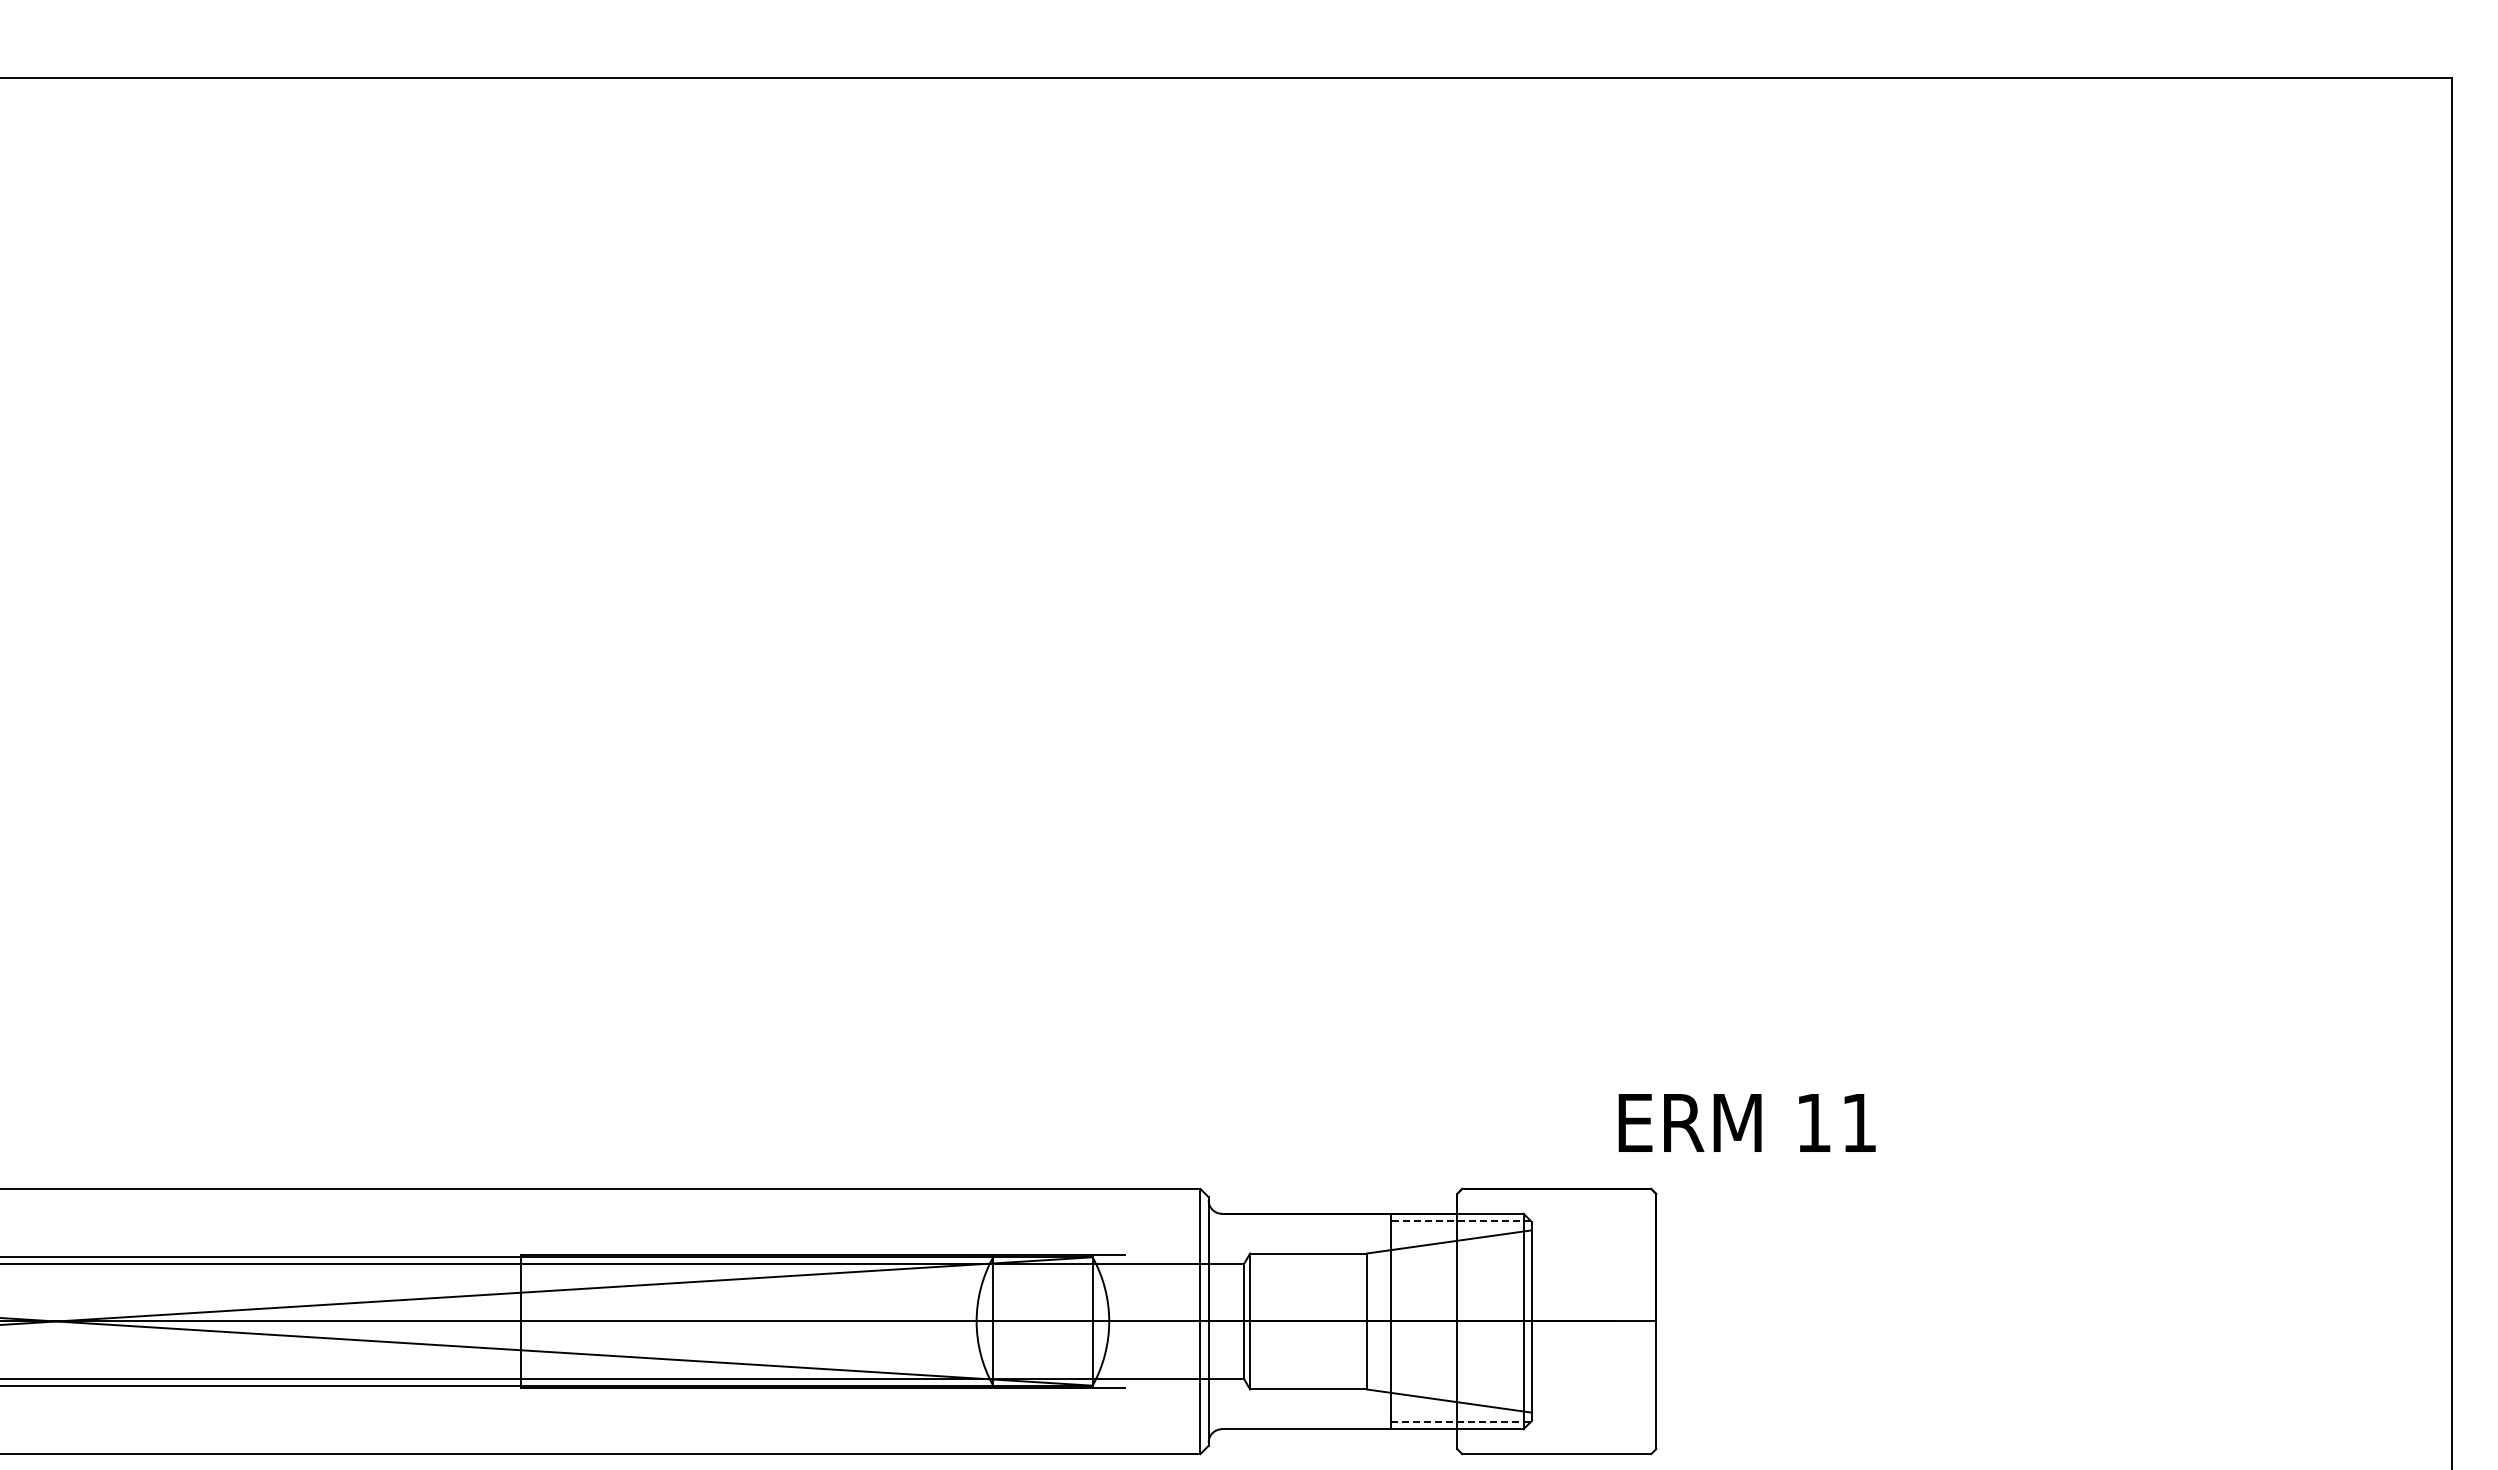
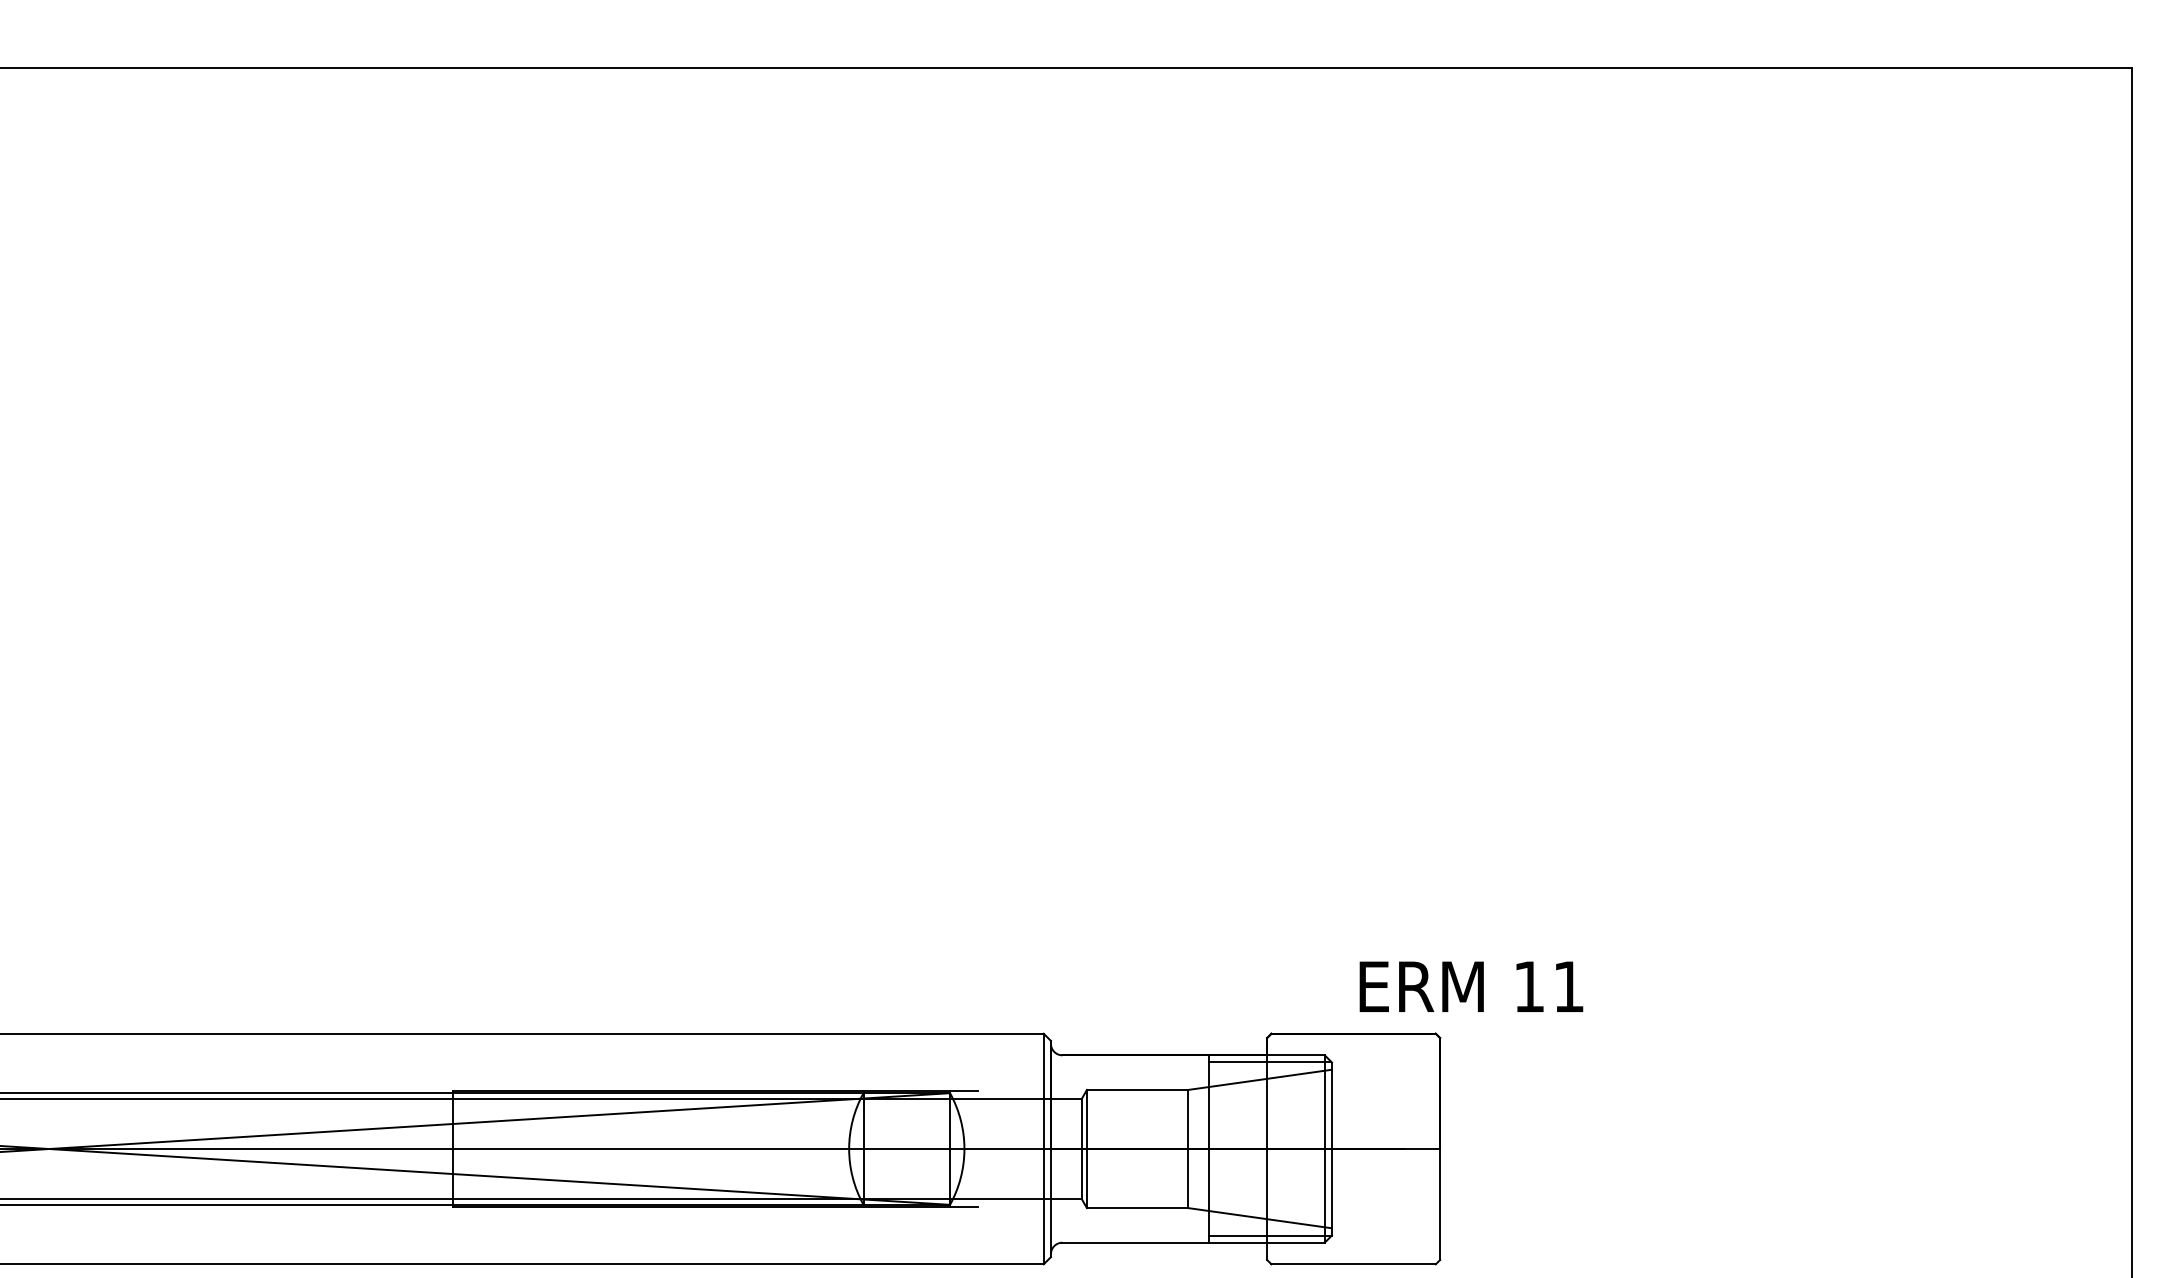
text: (1746, 1122) -> (1470, 986), moved
line: (1460, 1221) -> (1269, 1062), dashed -> solid
line: (1461, 1421) -> (1270, 1235), dashed -> solid

